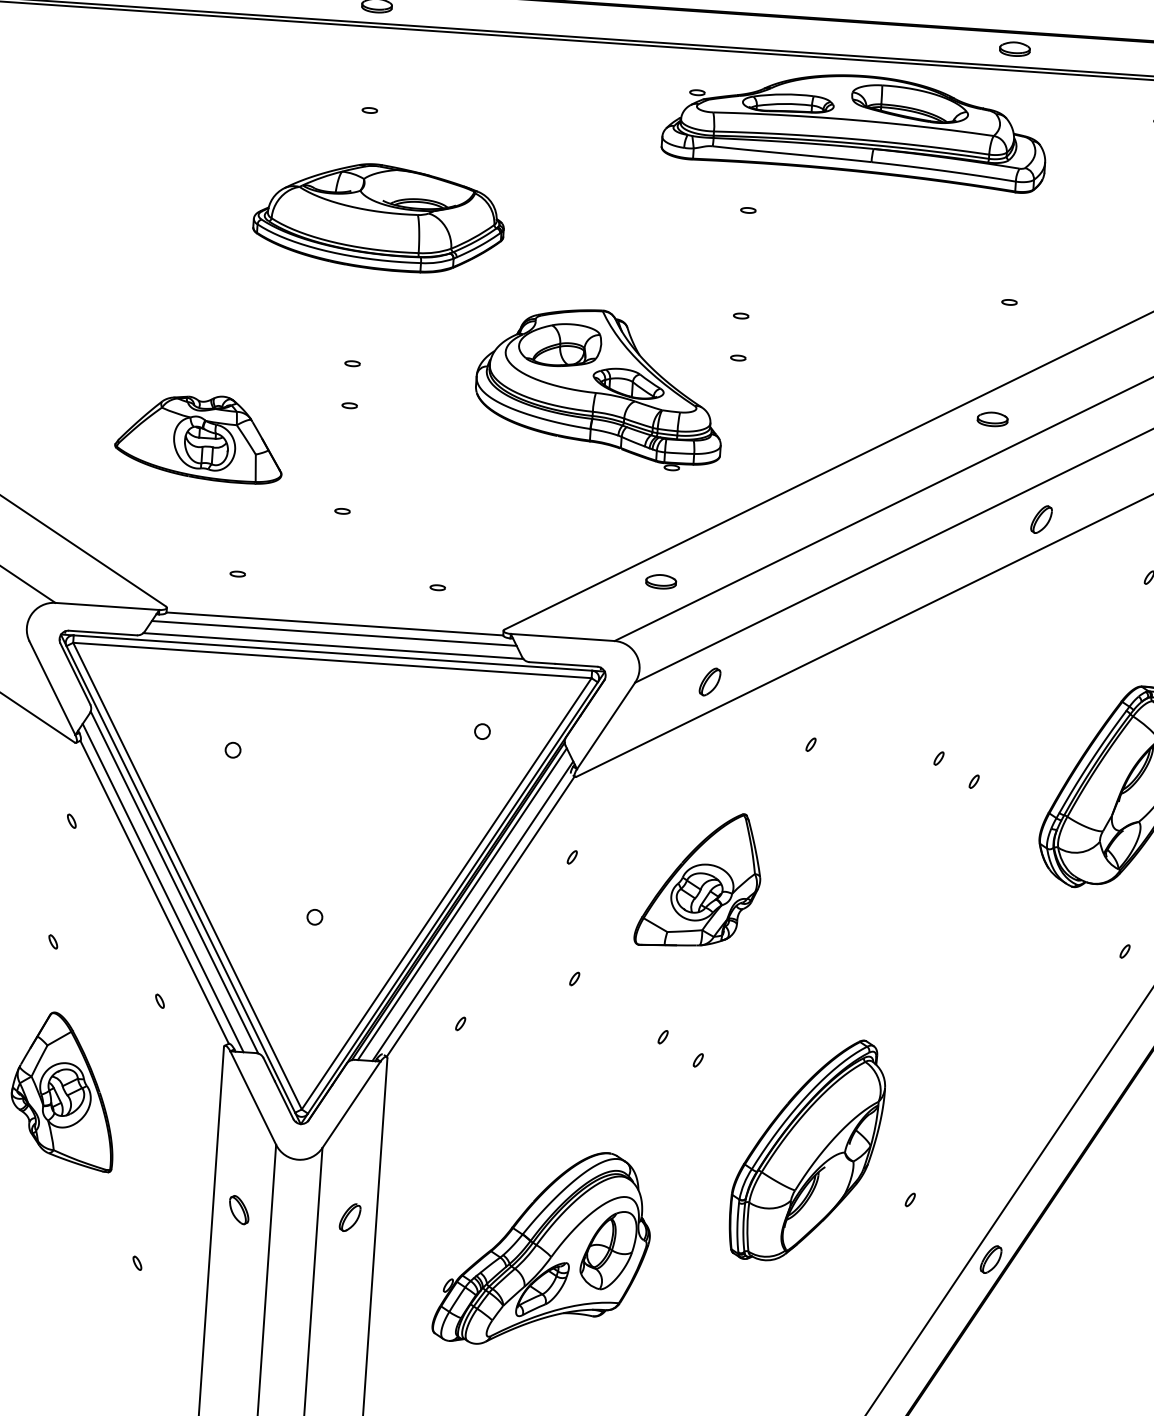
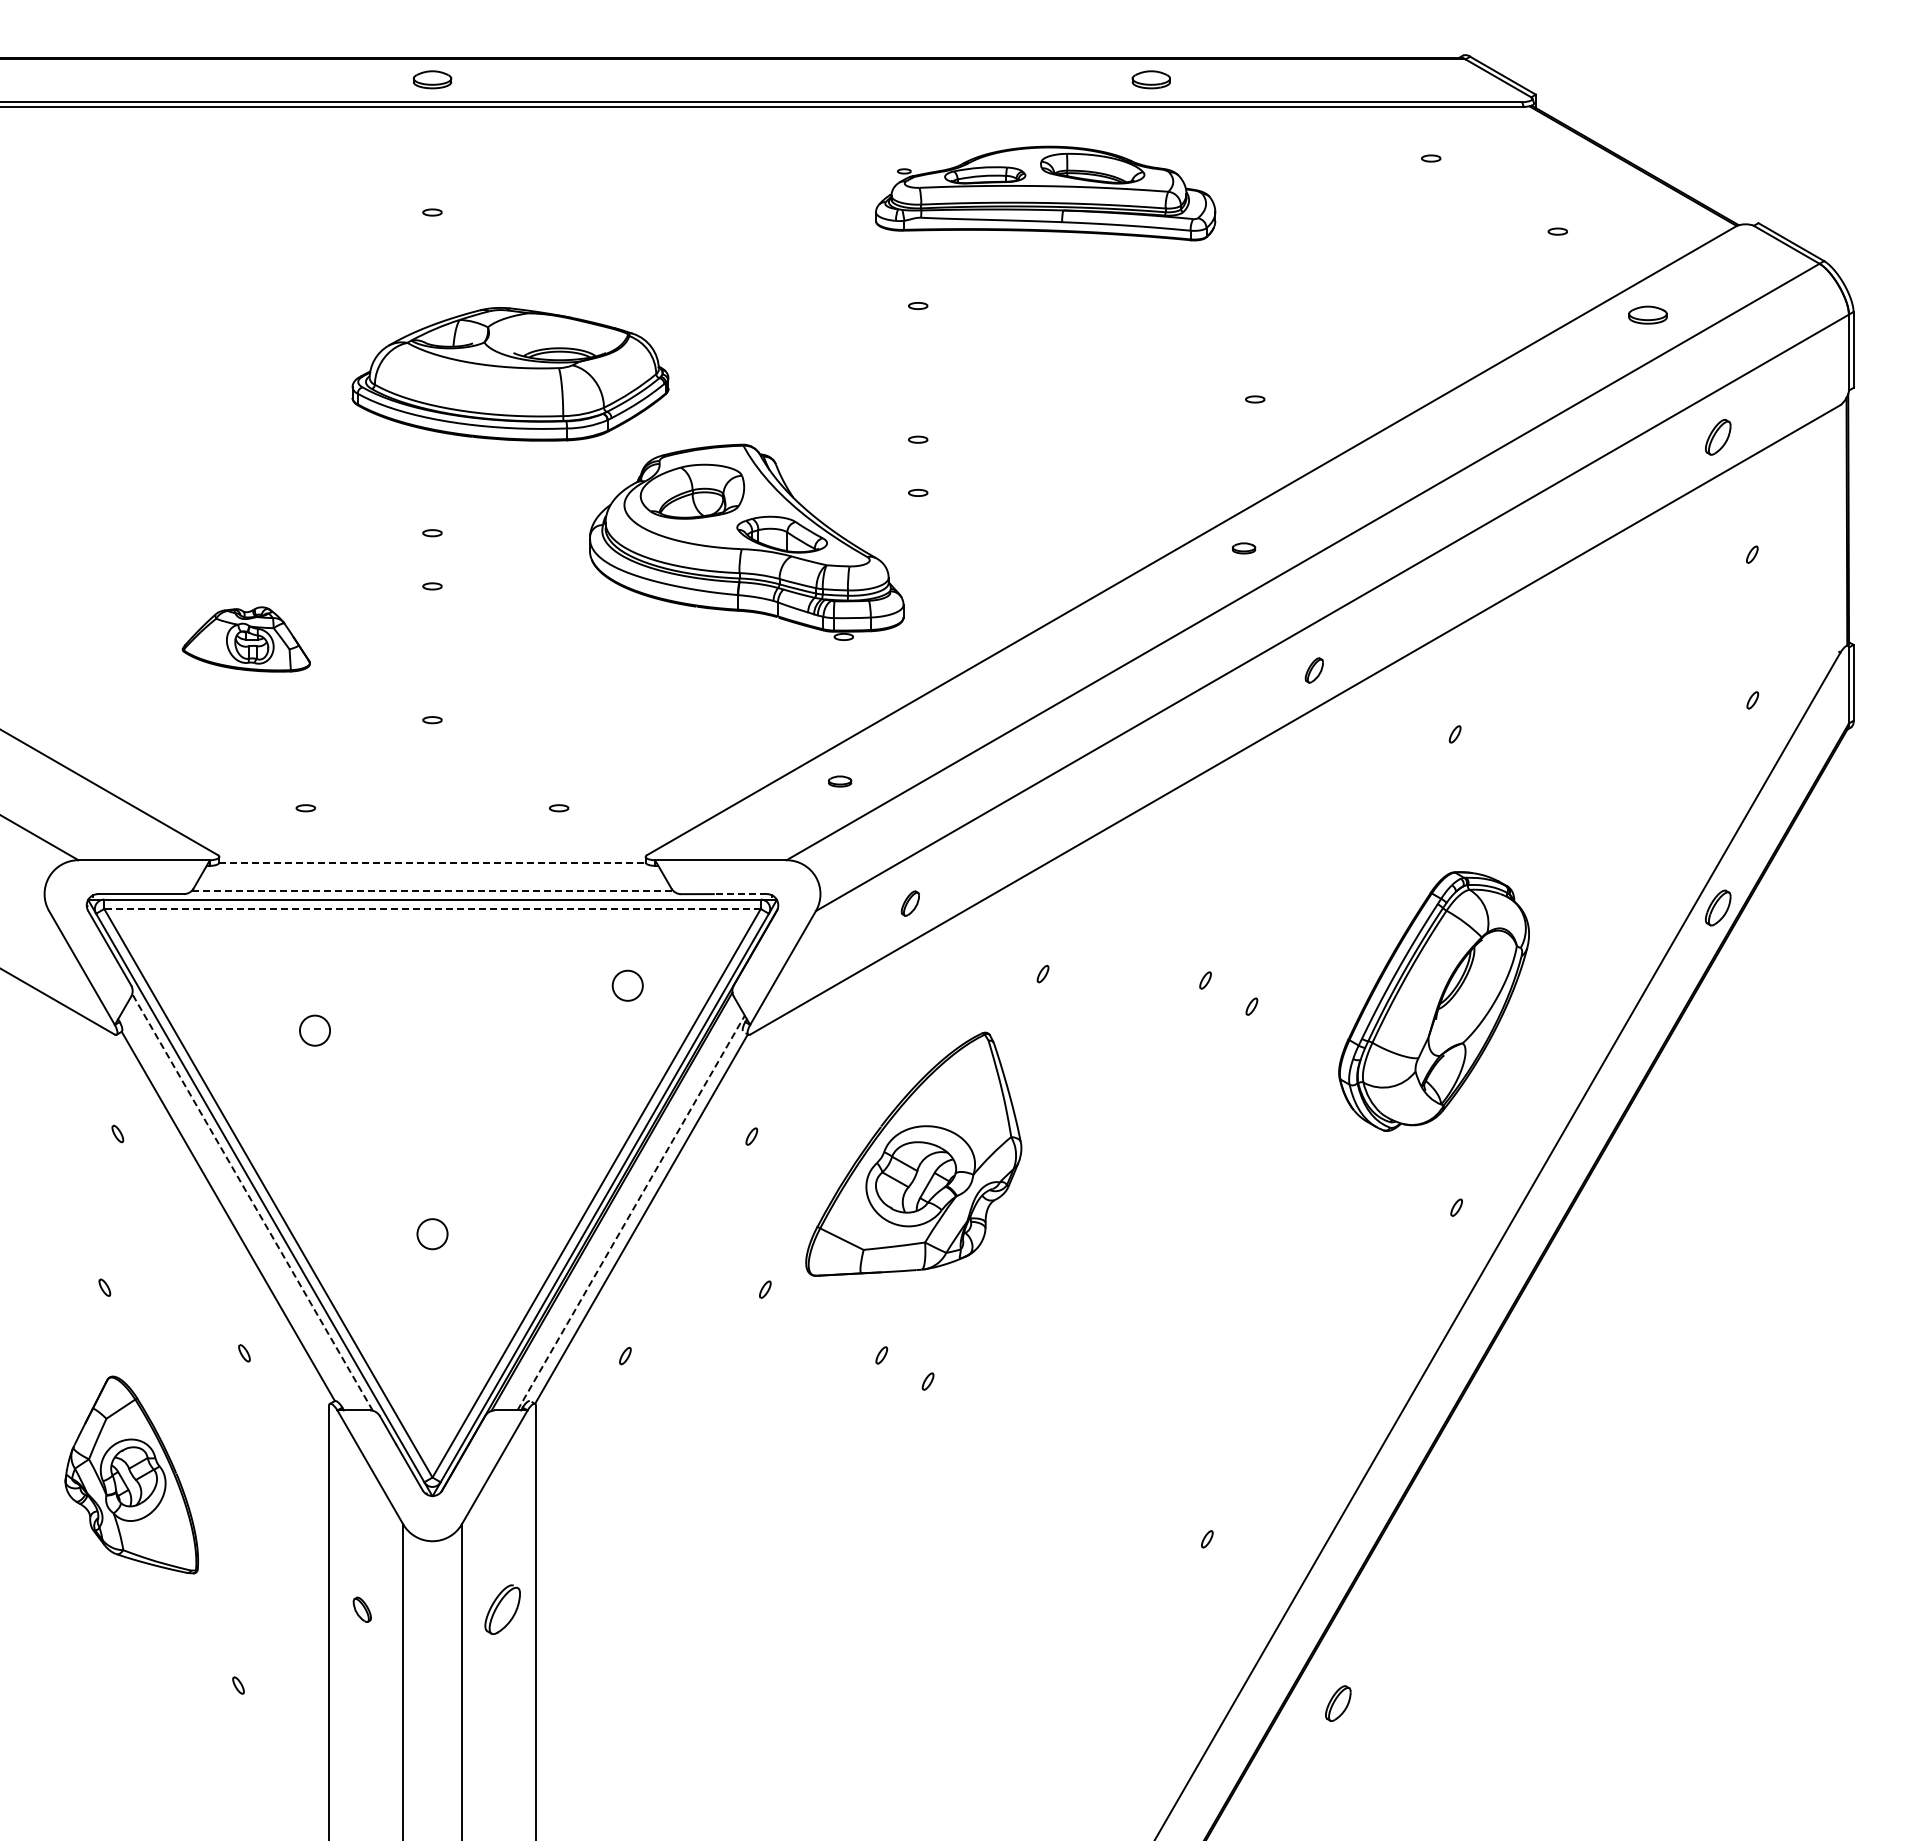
part: (1014, 48) -> (1150, 79), moved
part: (854, 128) -> (1045, 193), size x0.7
part: (379, 217) -> (510, 374), moved
part: (992, 419) -> (1243, 548), size x0.6
part: (200, 437) -> (246, 639), size x0.6
part: (1041, 519) -> (1314, 670), size x0.7
part: (660, 581) -> (839, 781), size x0.6
line: (335, 623) -> (433, 862), solid -> dashed
line: (334, 633) -> (432, 874), removed
line: (333, 645) -> (432, 890), solid -> dashed
line: (332, 660) -> (432, 909), solid -> dashed
line: (576, 665) -> (740, 894), solid -> dashed
part: (710, 681) -> (910, 903), size x0.7
circle: (482, 731) -> (627, 985), size x1.6
circle: (232, 750) -> (314, 1030), size x1.6
part: (699, 879) -> (913, 1153), size x1.4
line: (174, 882) -> (252, 1202), solid -> dashed
line: (162, 888) -> (238, 1210), removed
line: (462, 903) -> (617, 1204), removed
line: (473, 911) -> (631, 1213), solid -> dashed
circle: (314, 916) -> (432, 1233), size x1.6
part: (807, 1149) -> (1073, 1484), removed
part: (239, 1209) -> (362, 1609), size x0.7
part: (349, 1217) -> (502, 1609), size x1.4
part: (543, 1248) -> (749, 1631), removed
part: (991, 1259) -> (1338, 1703), moved

